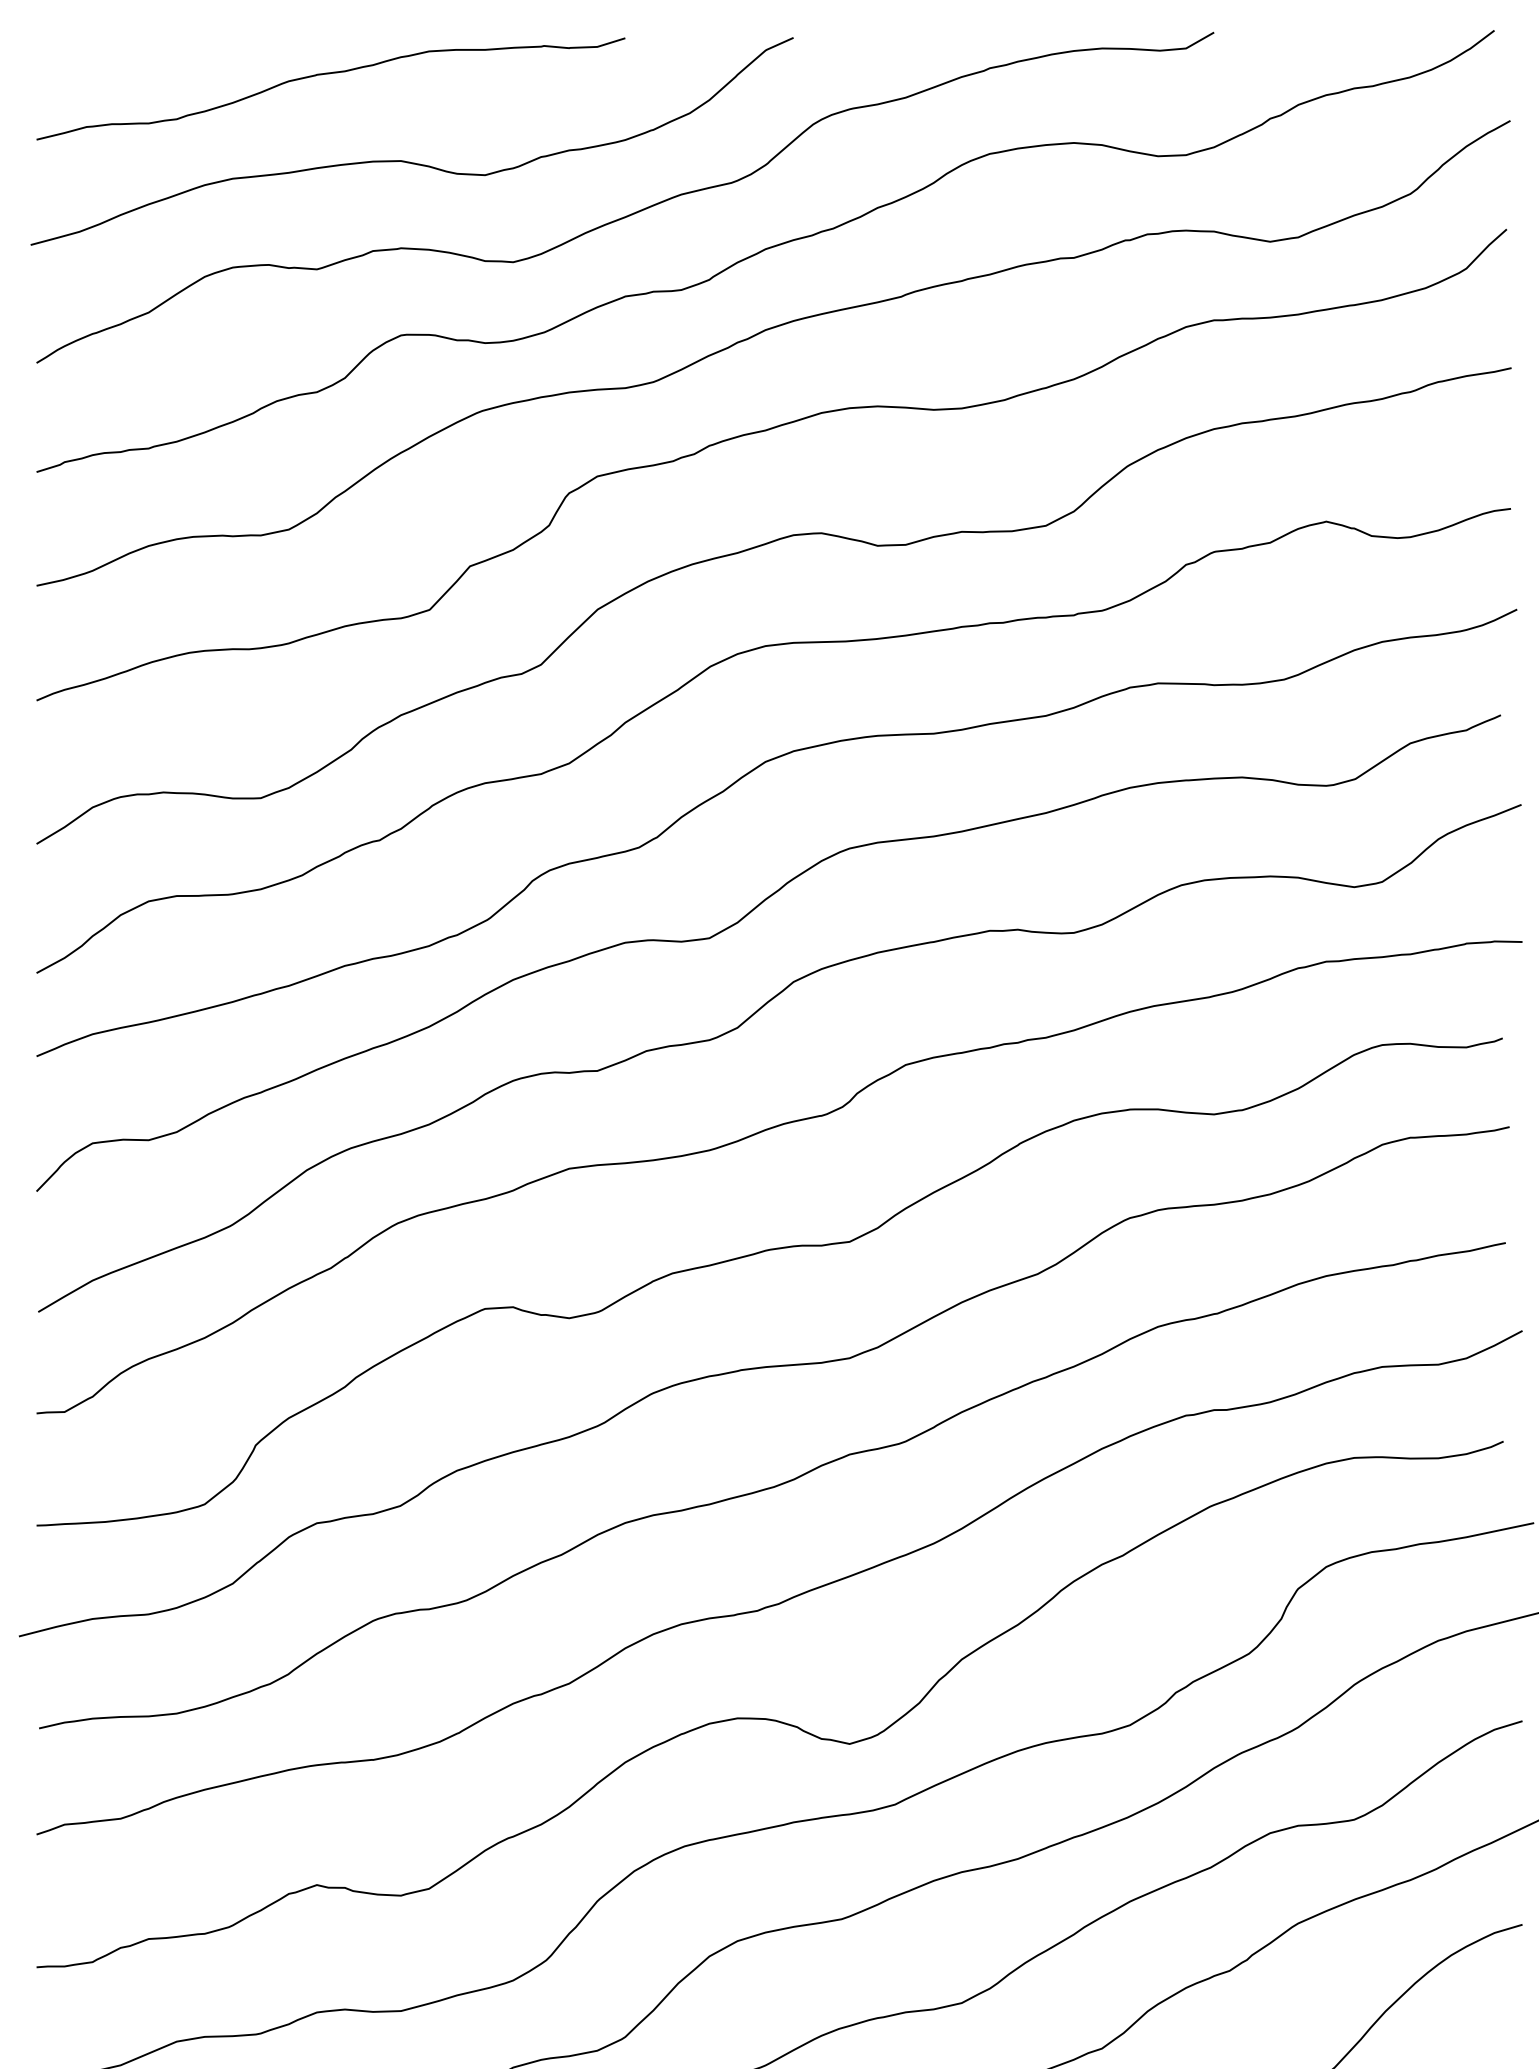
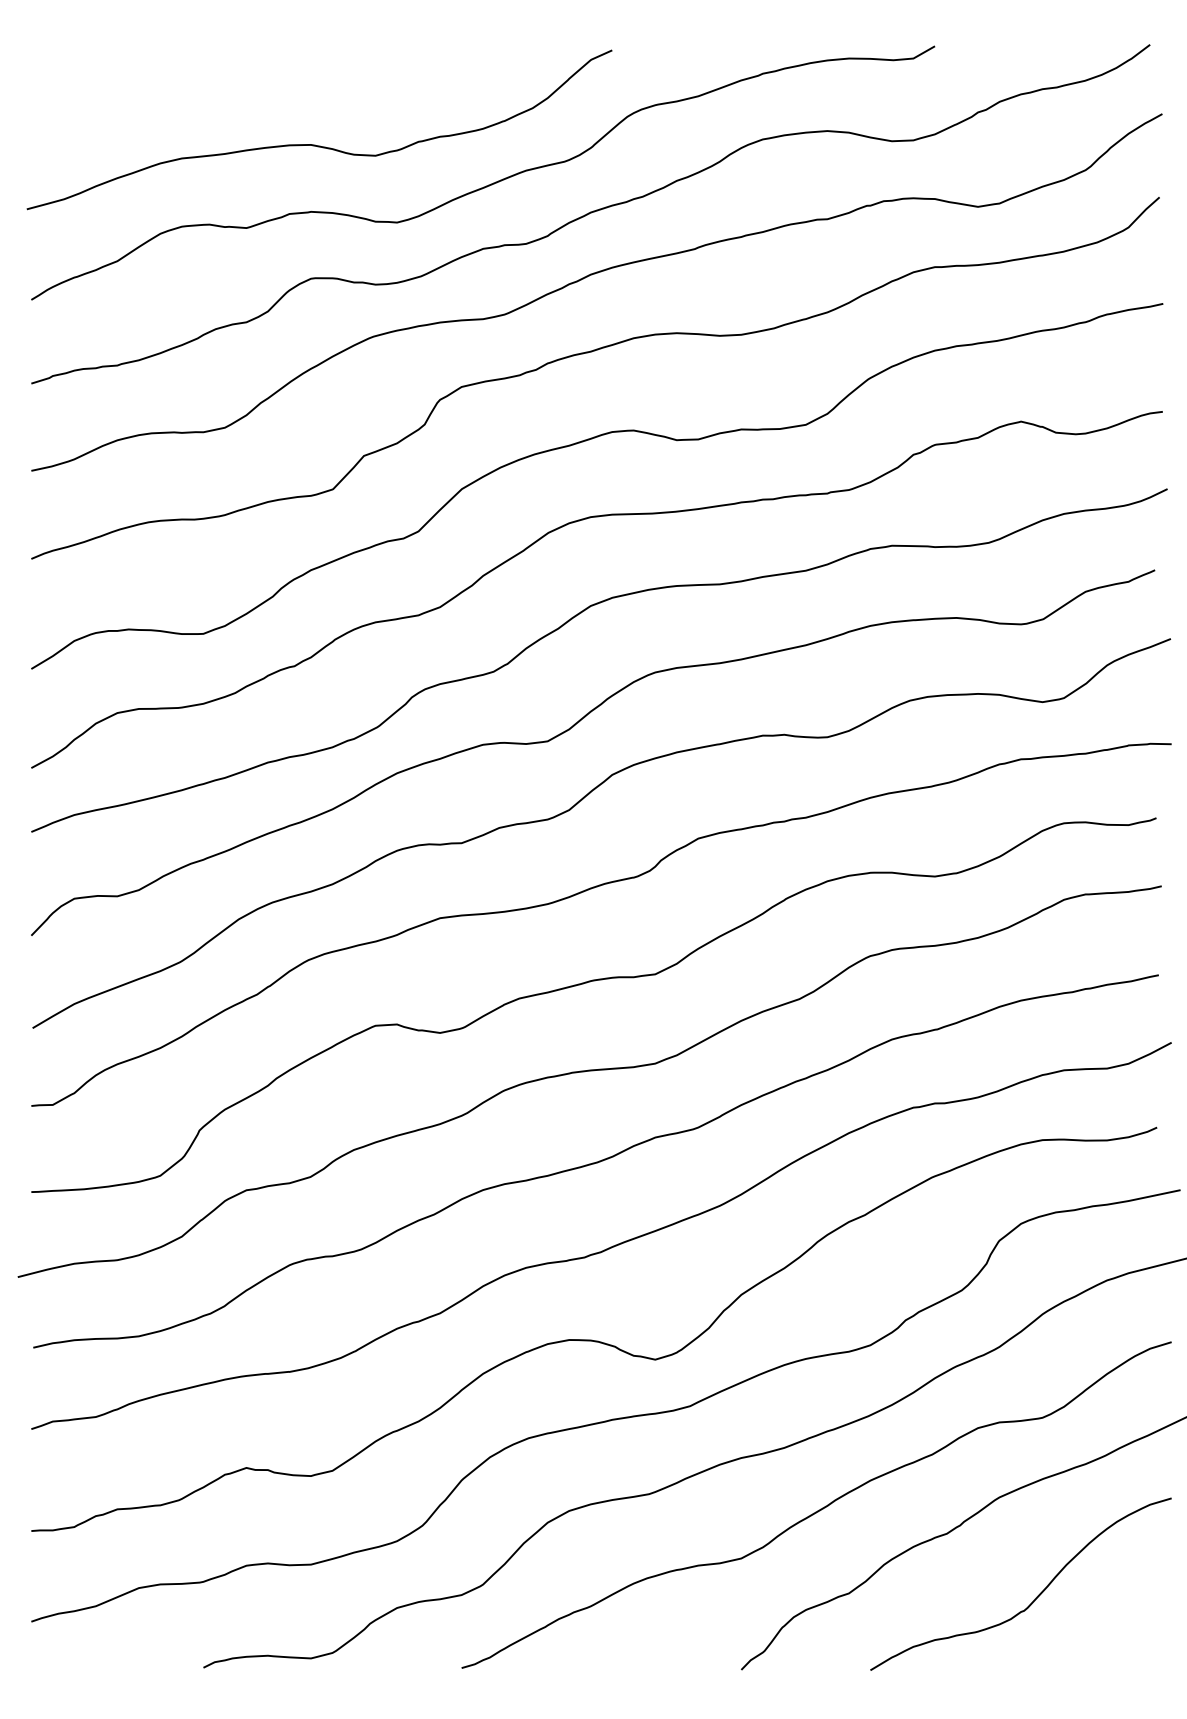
curve: (331, 74) -> (257, 78), removed

